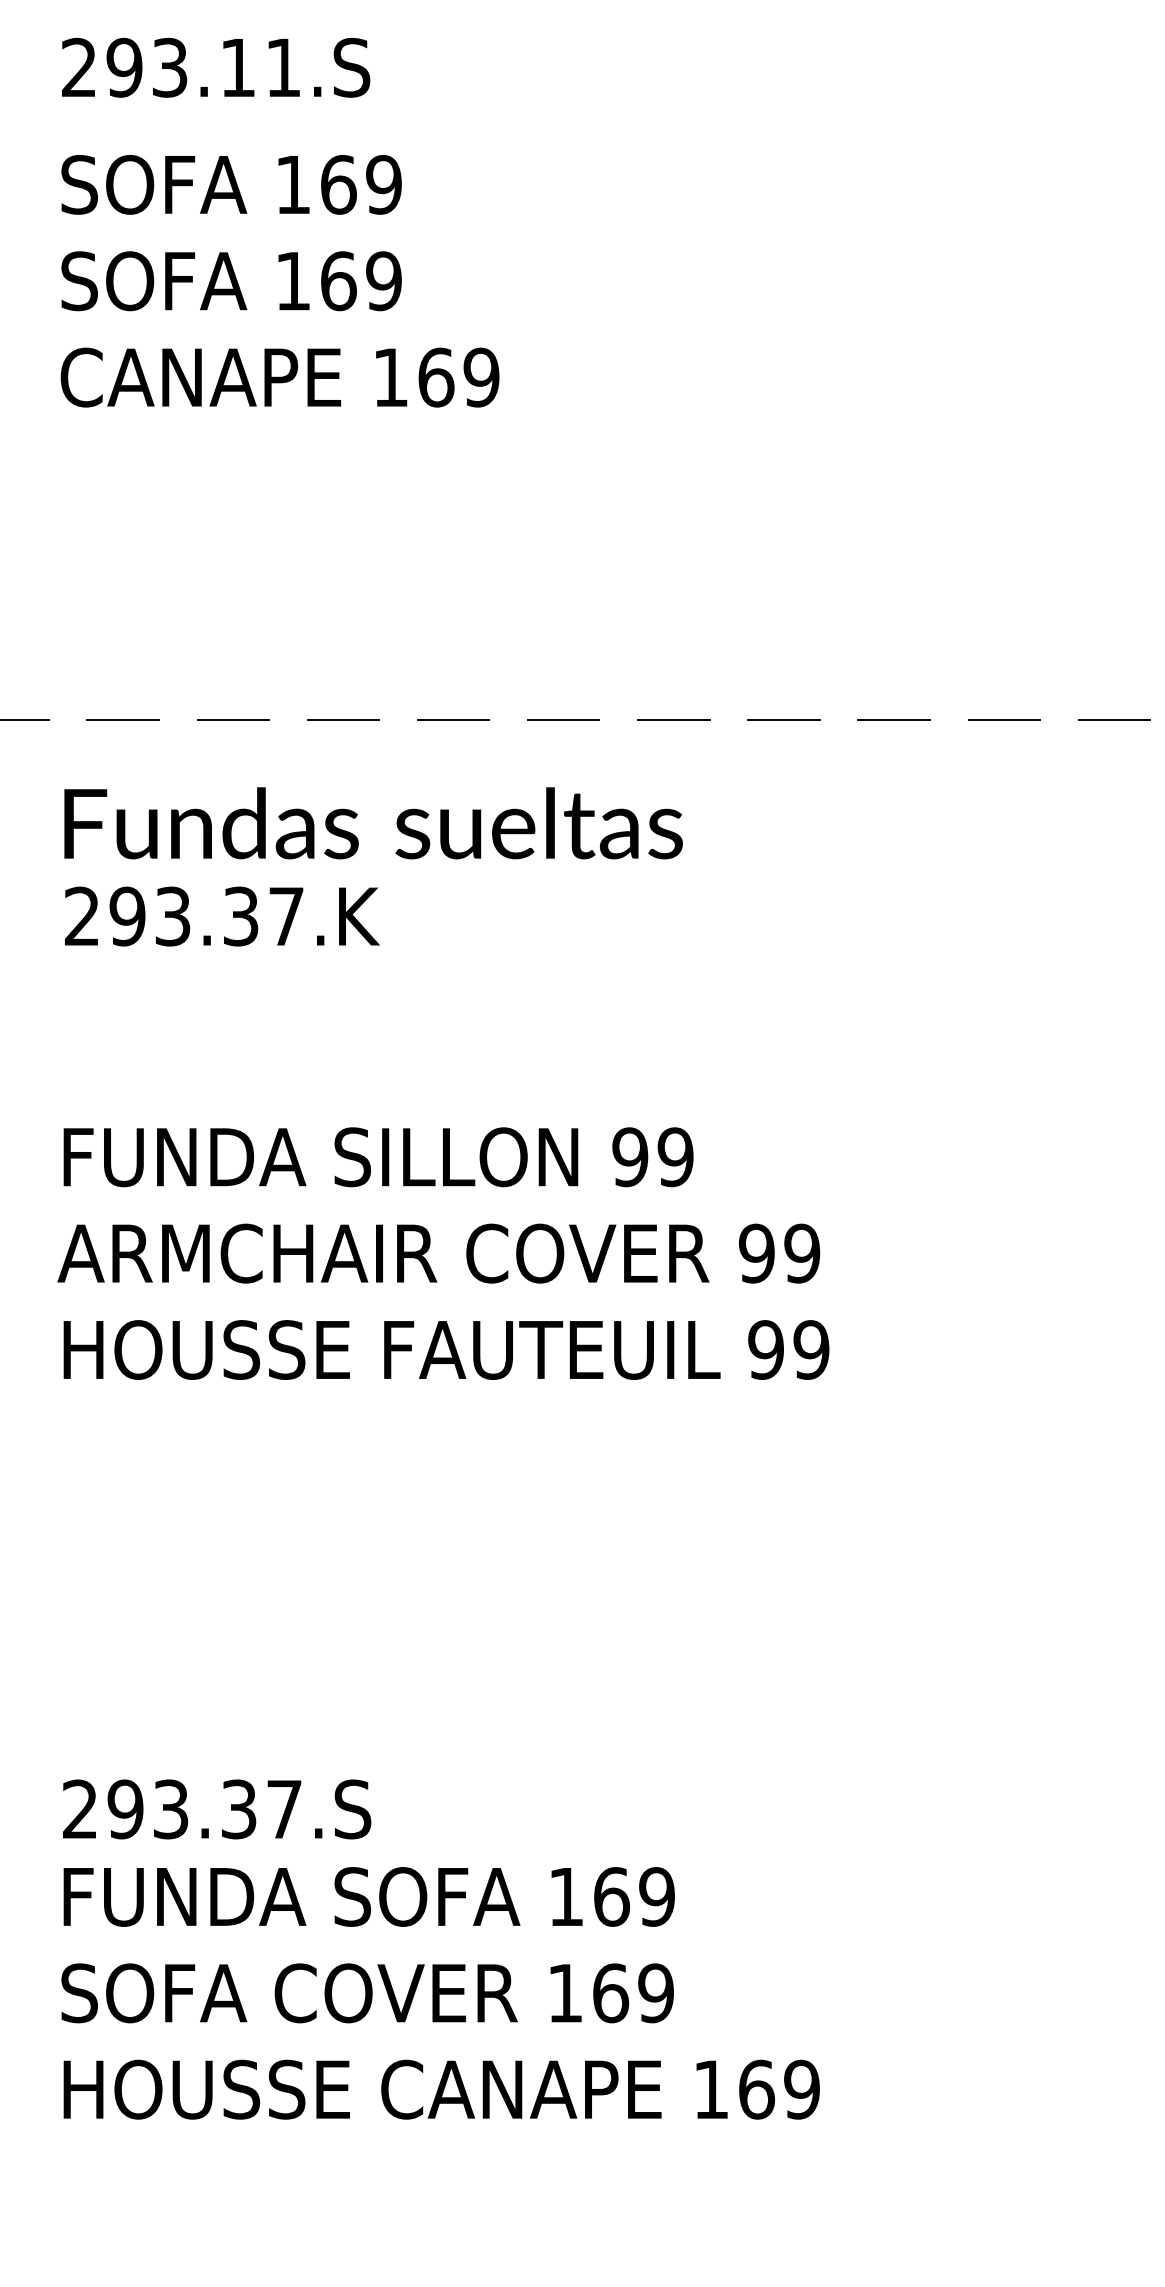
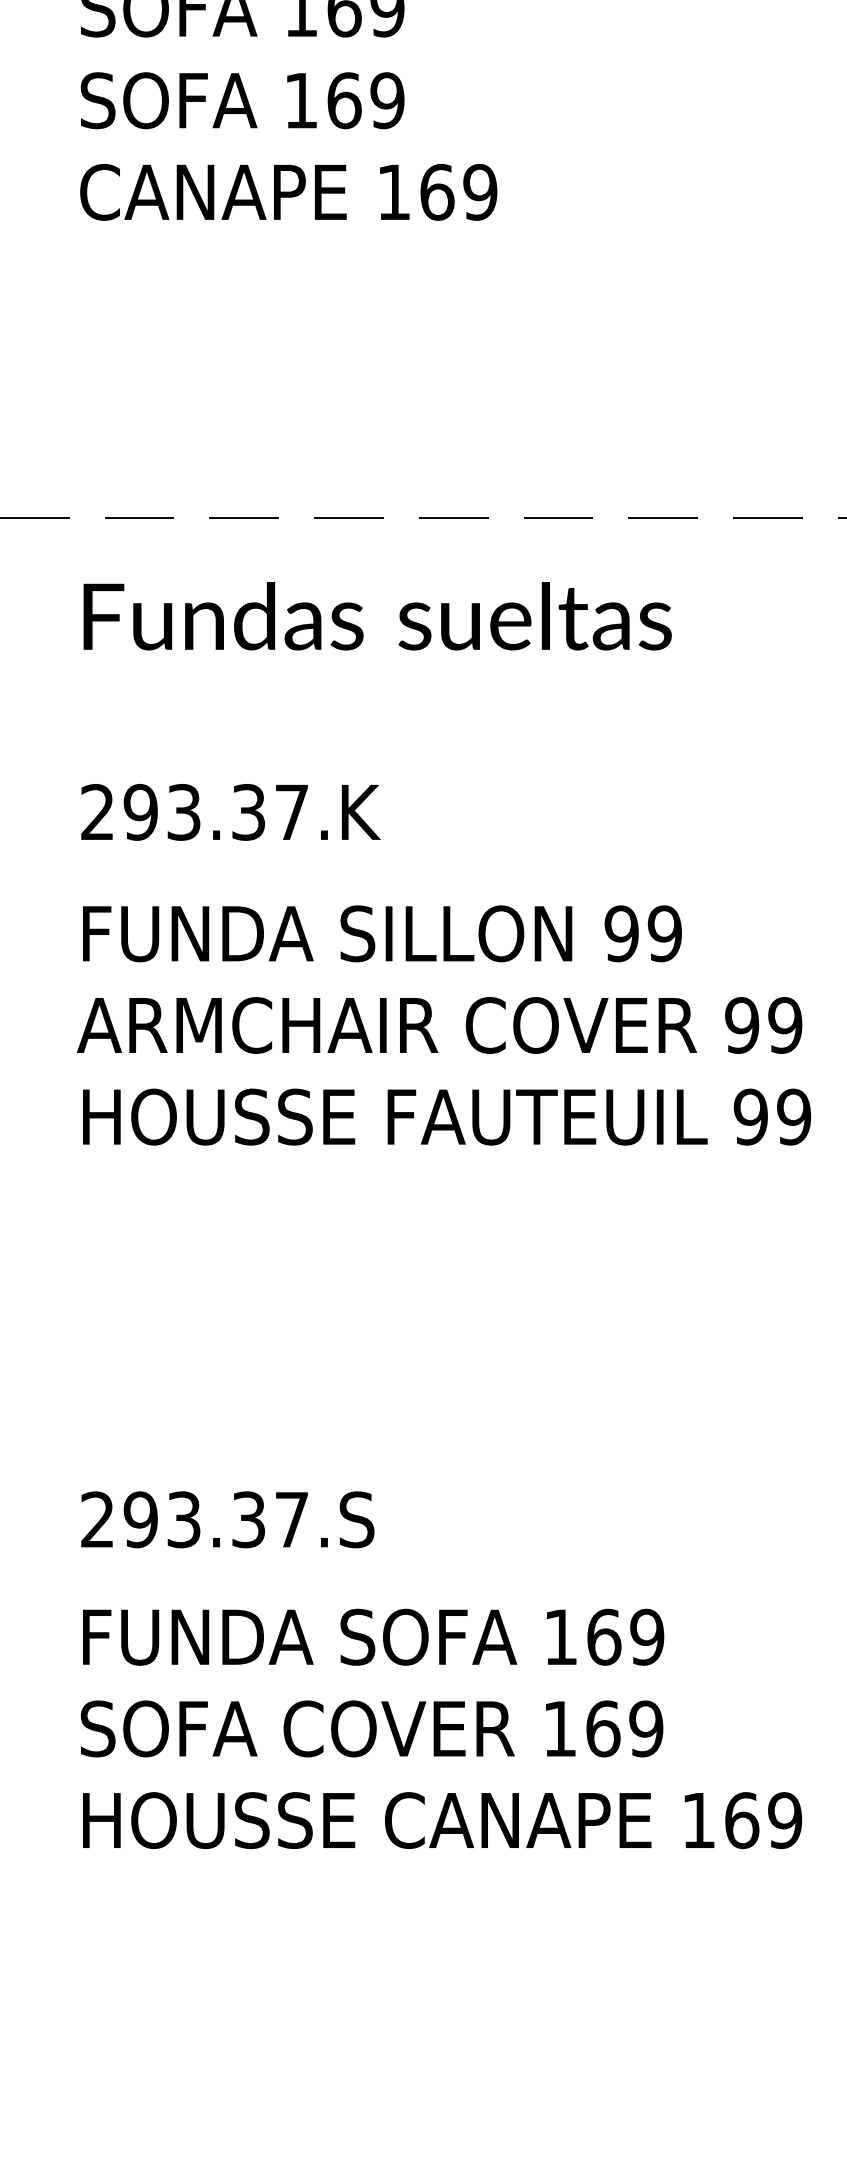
text: (222, 916) -> (231, 812), moved
text: (217, 1809) -> (228, 1519), moved

